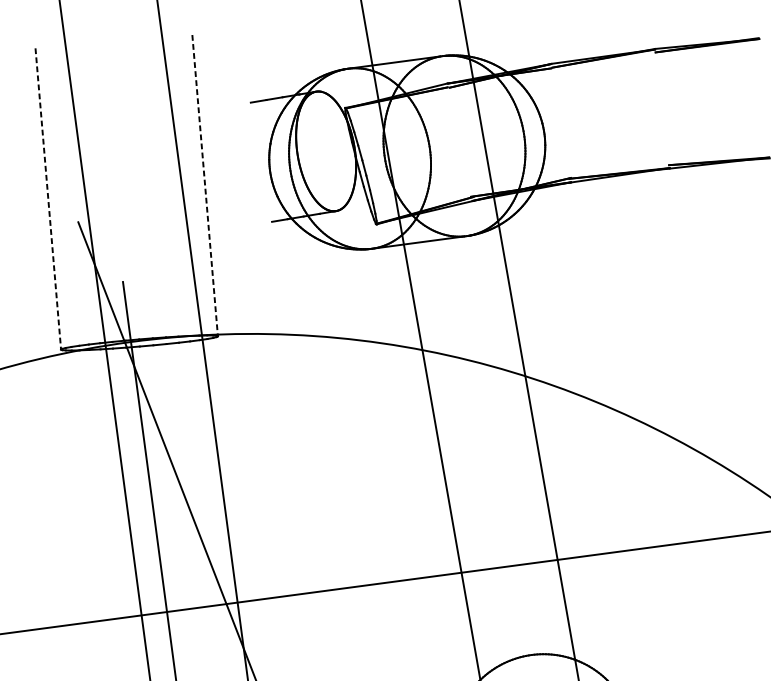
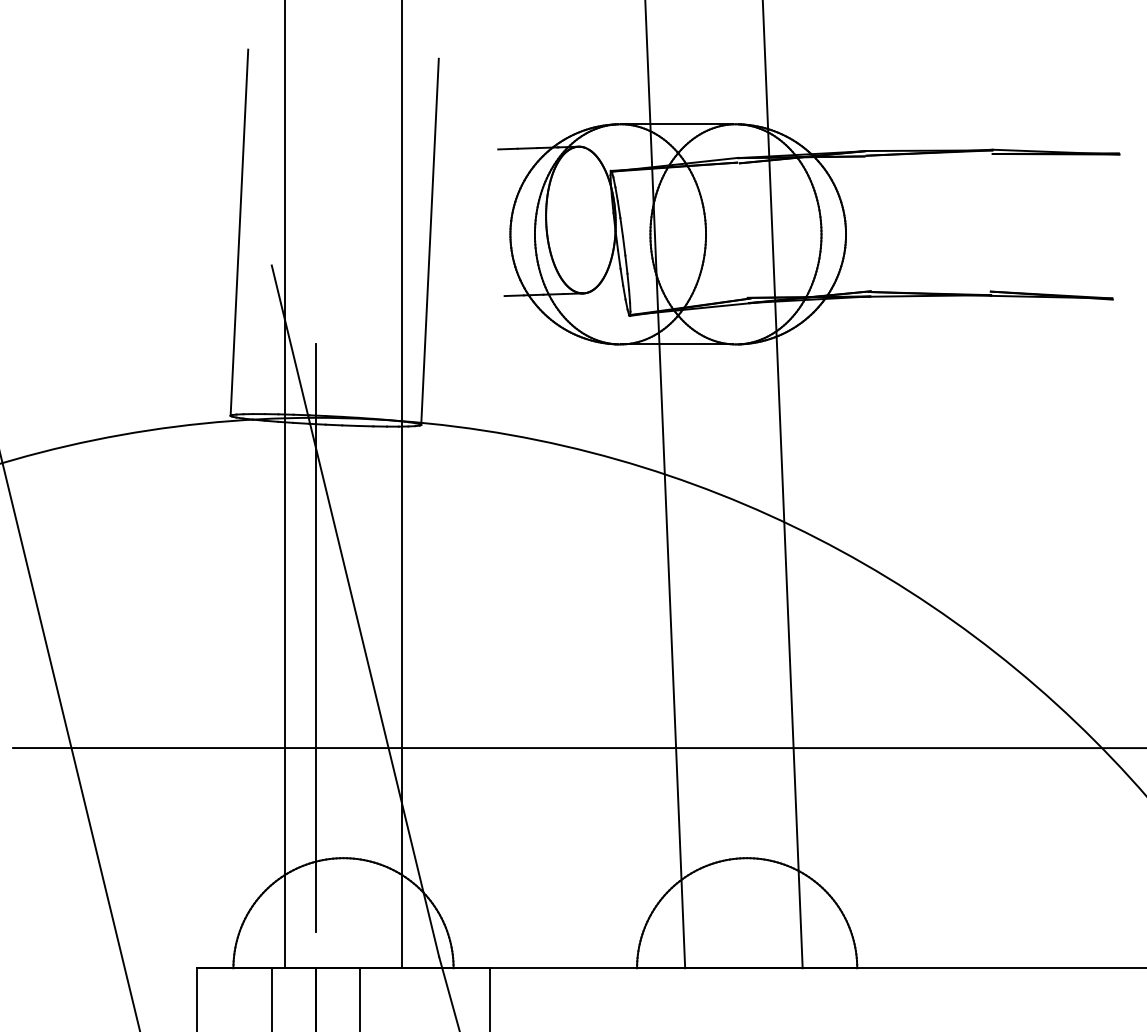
line: (205, 186) -> (430, 242), dashed -> solid
line: (48, 199) -> (239, 233), dashed -> solid

